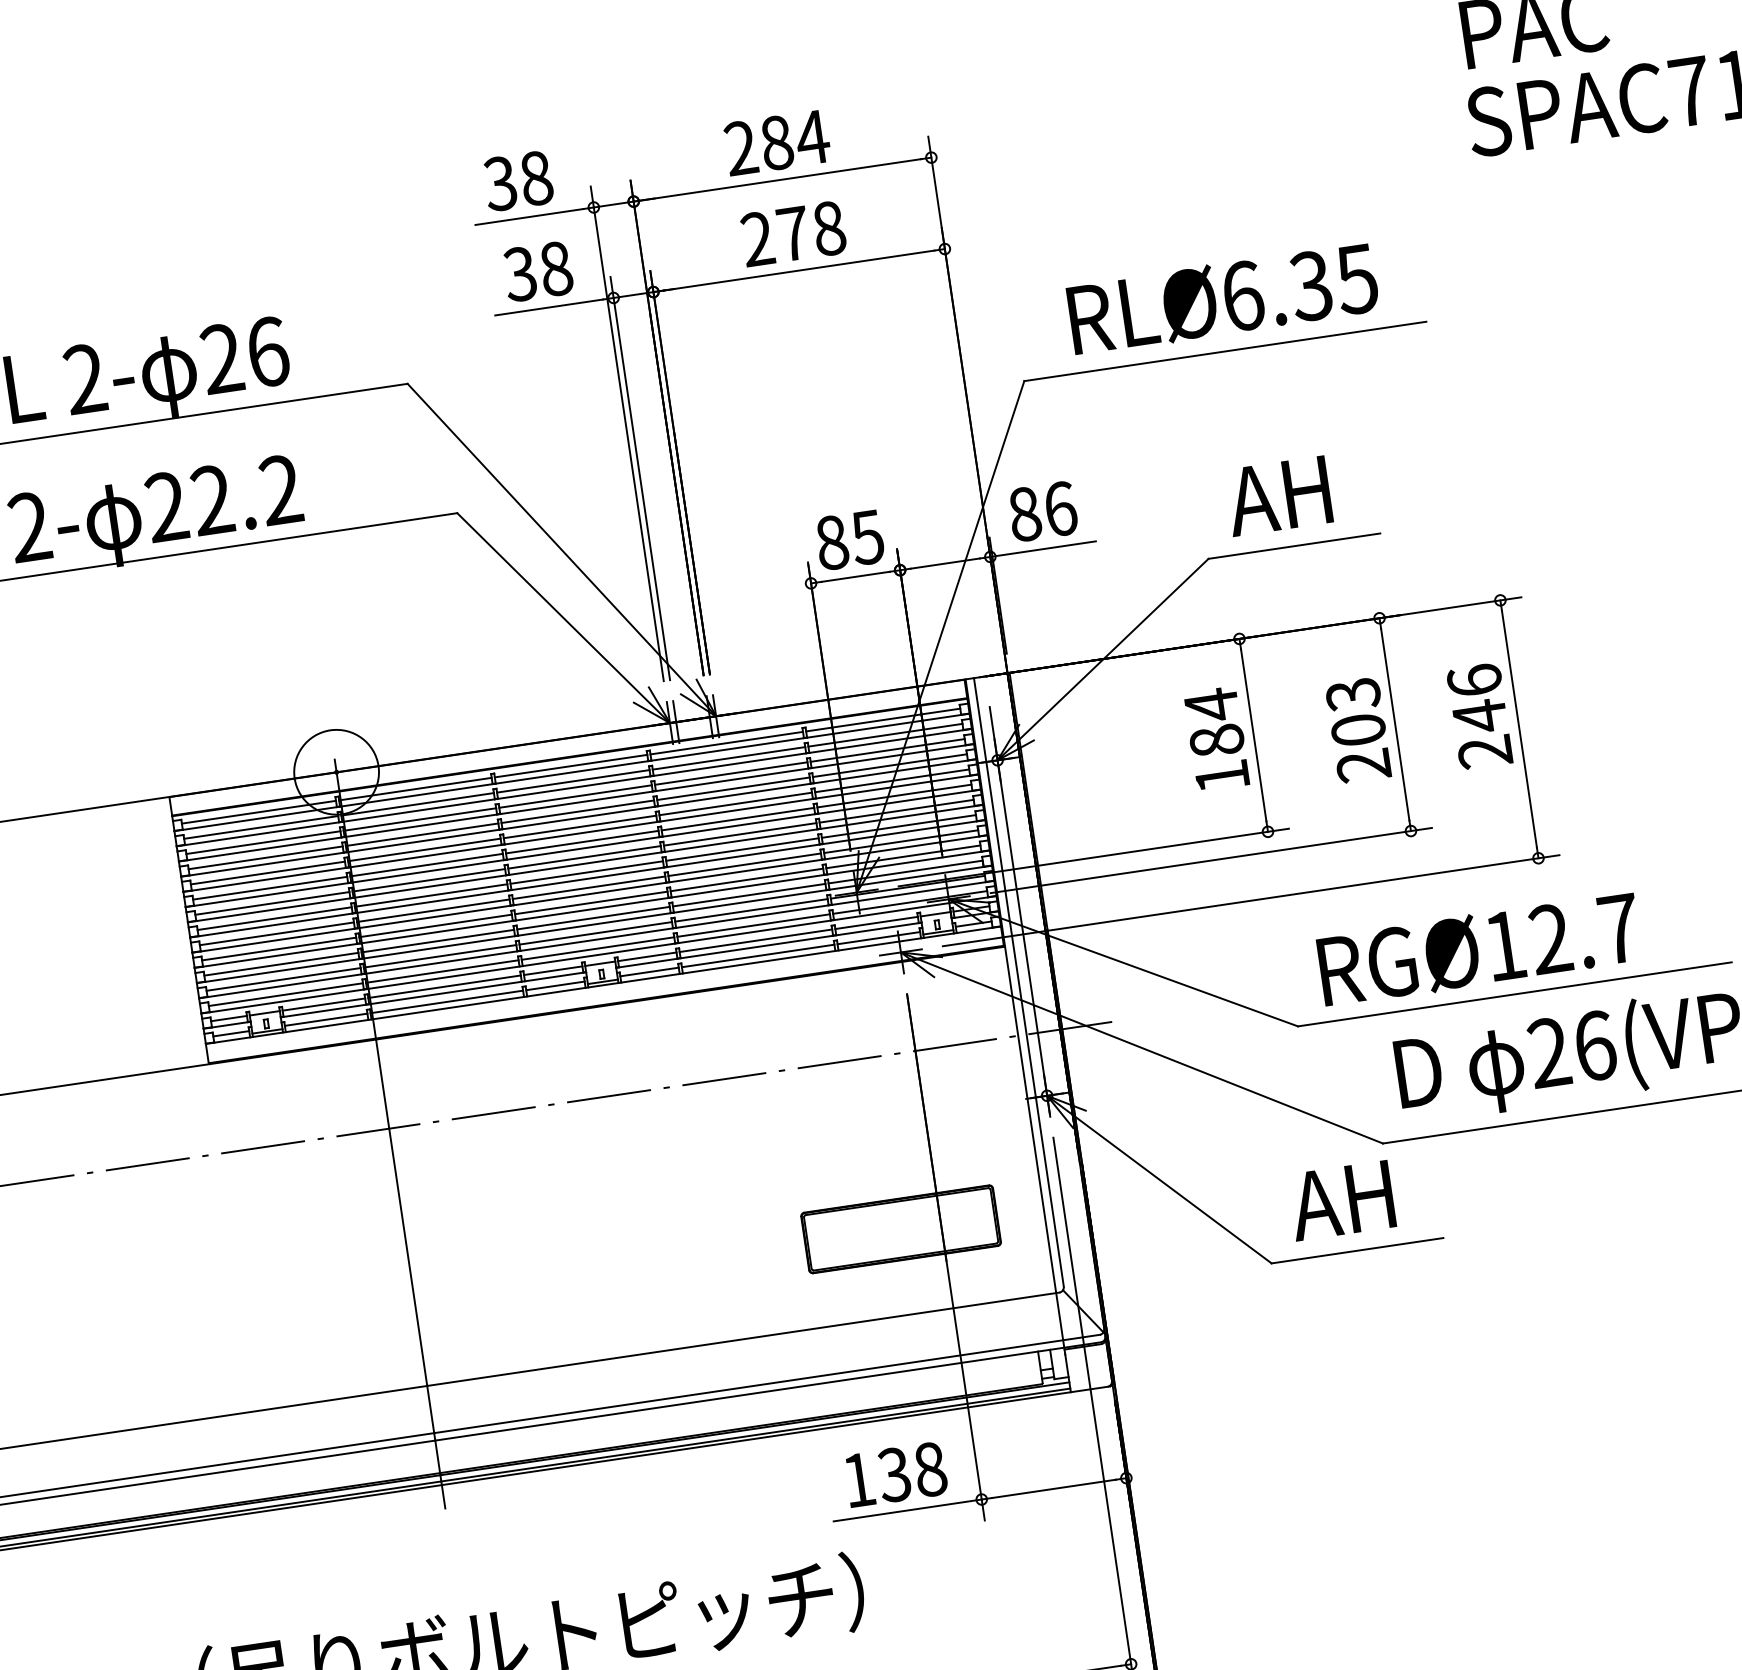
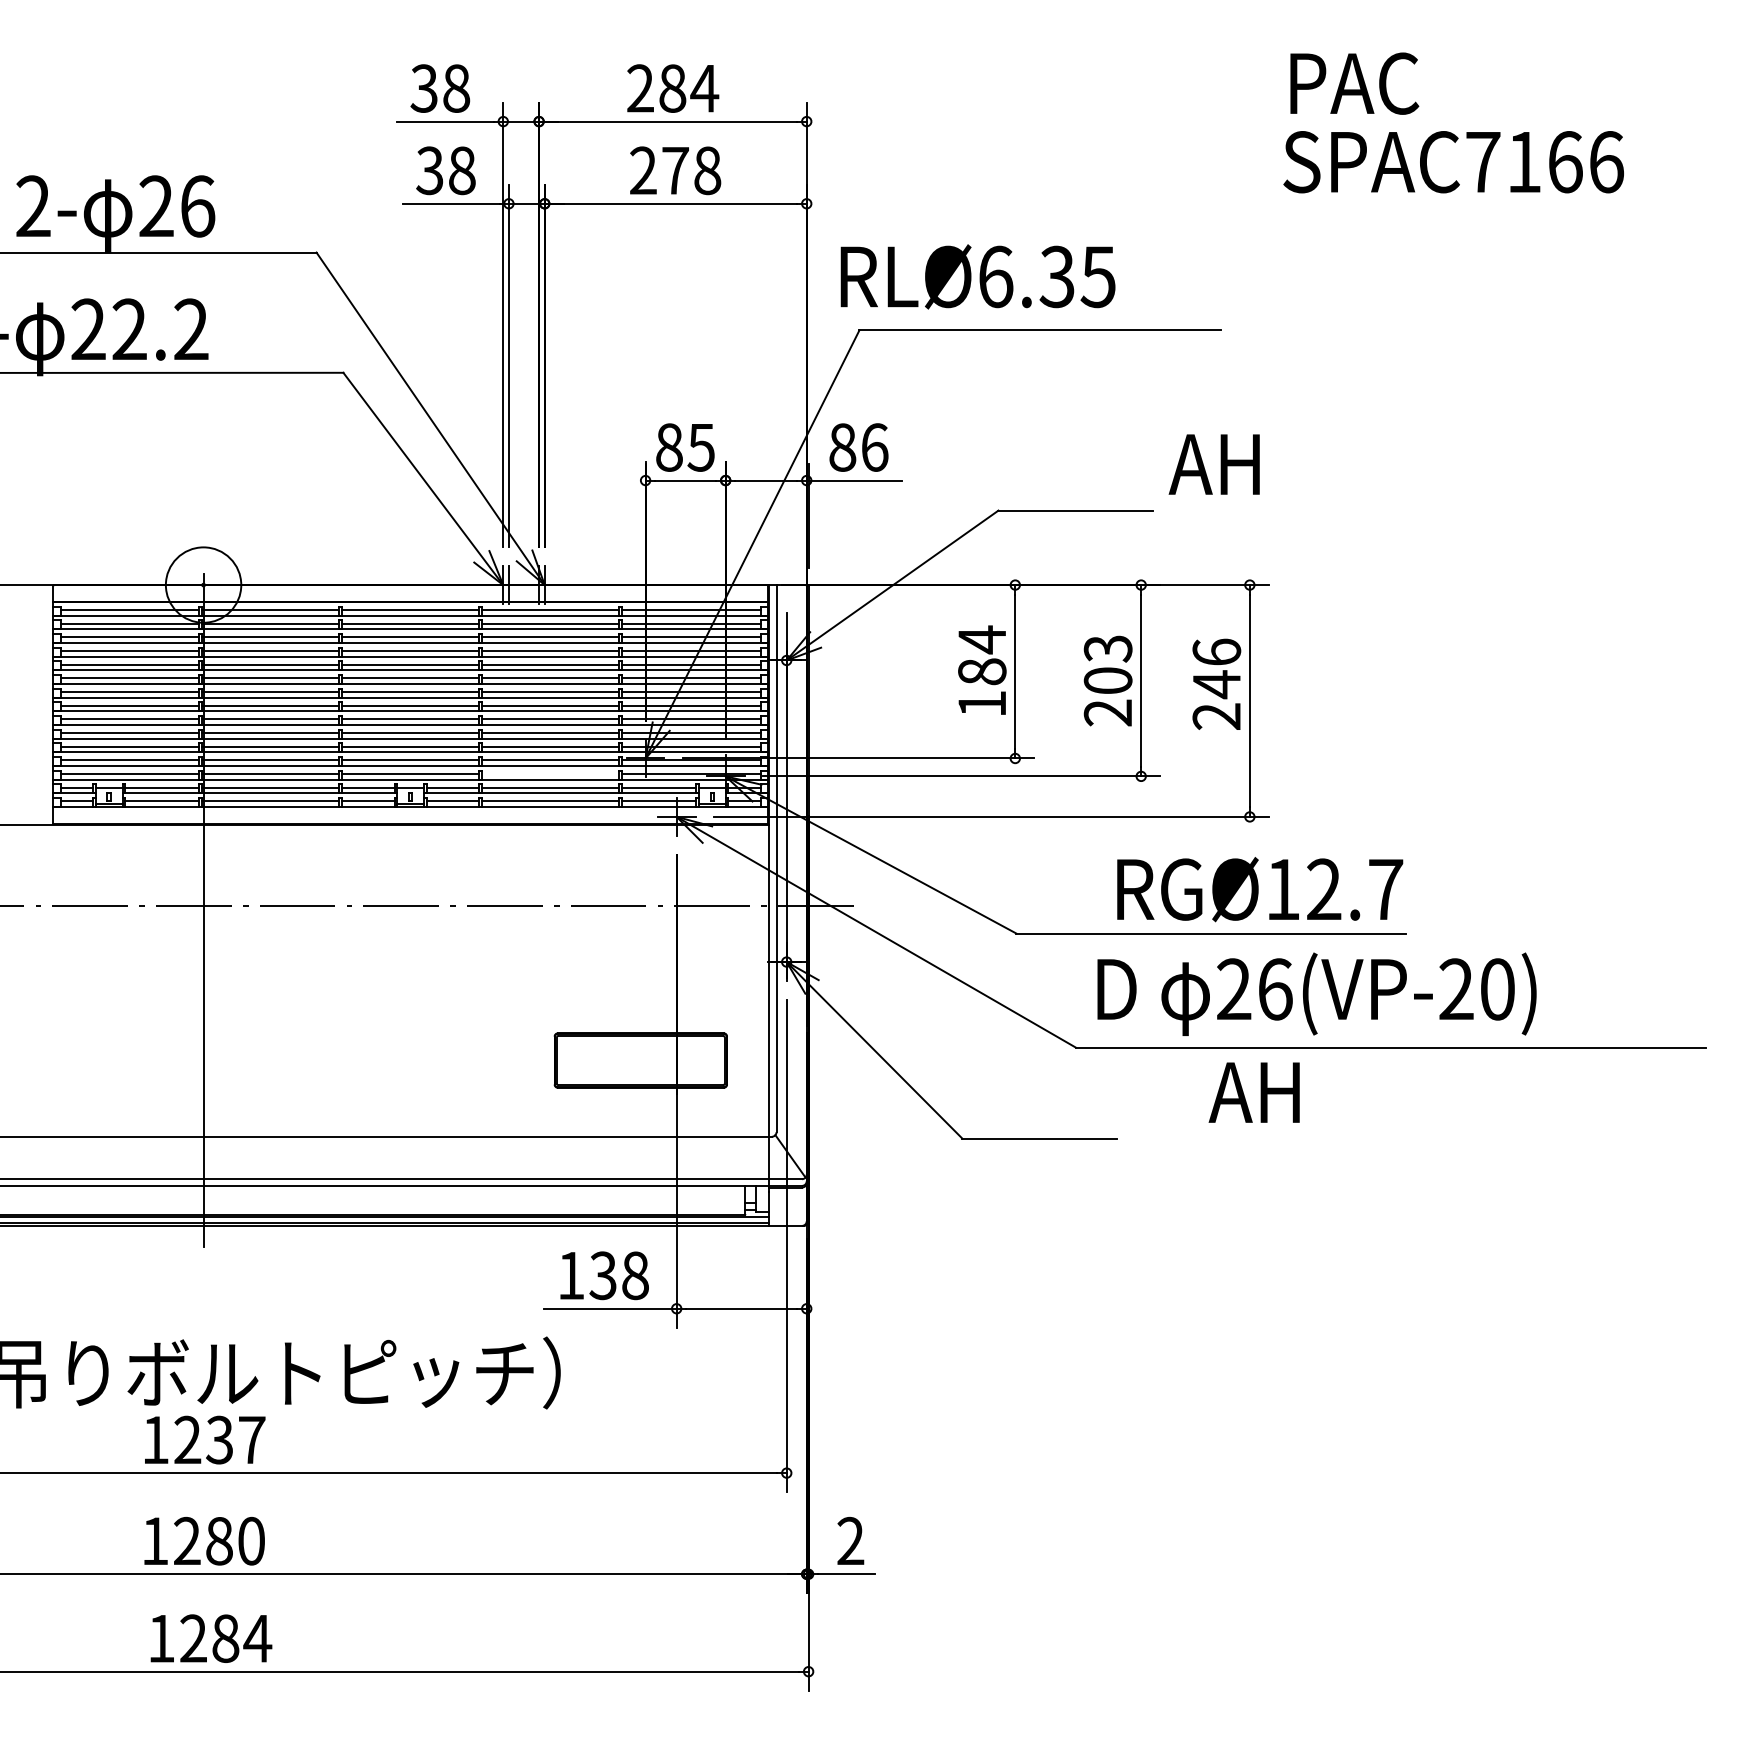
text: (1222, 298) -> (977, 276), moved
text: (1277, 496) -> (1213, 464), moved
line: (753, 925) -> (550, 774), removed
text: (1479, 949) -> (1260, 889), moved
text: (1340, 1200) -> (1253, 1092), moved

